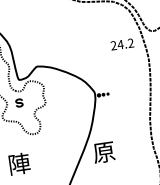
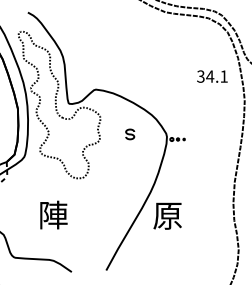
text: (122, 44) -> (212, 76), 24.2 -> 34.1
part: (19, 103) -> (130, 134), moved

